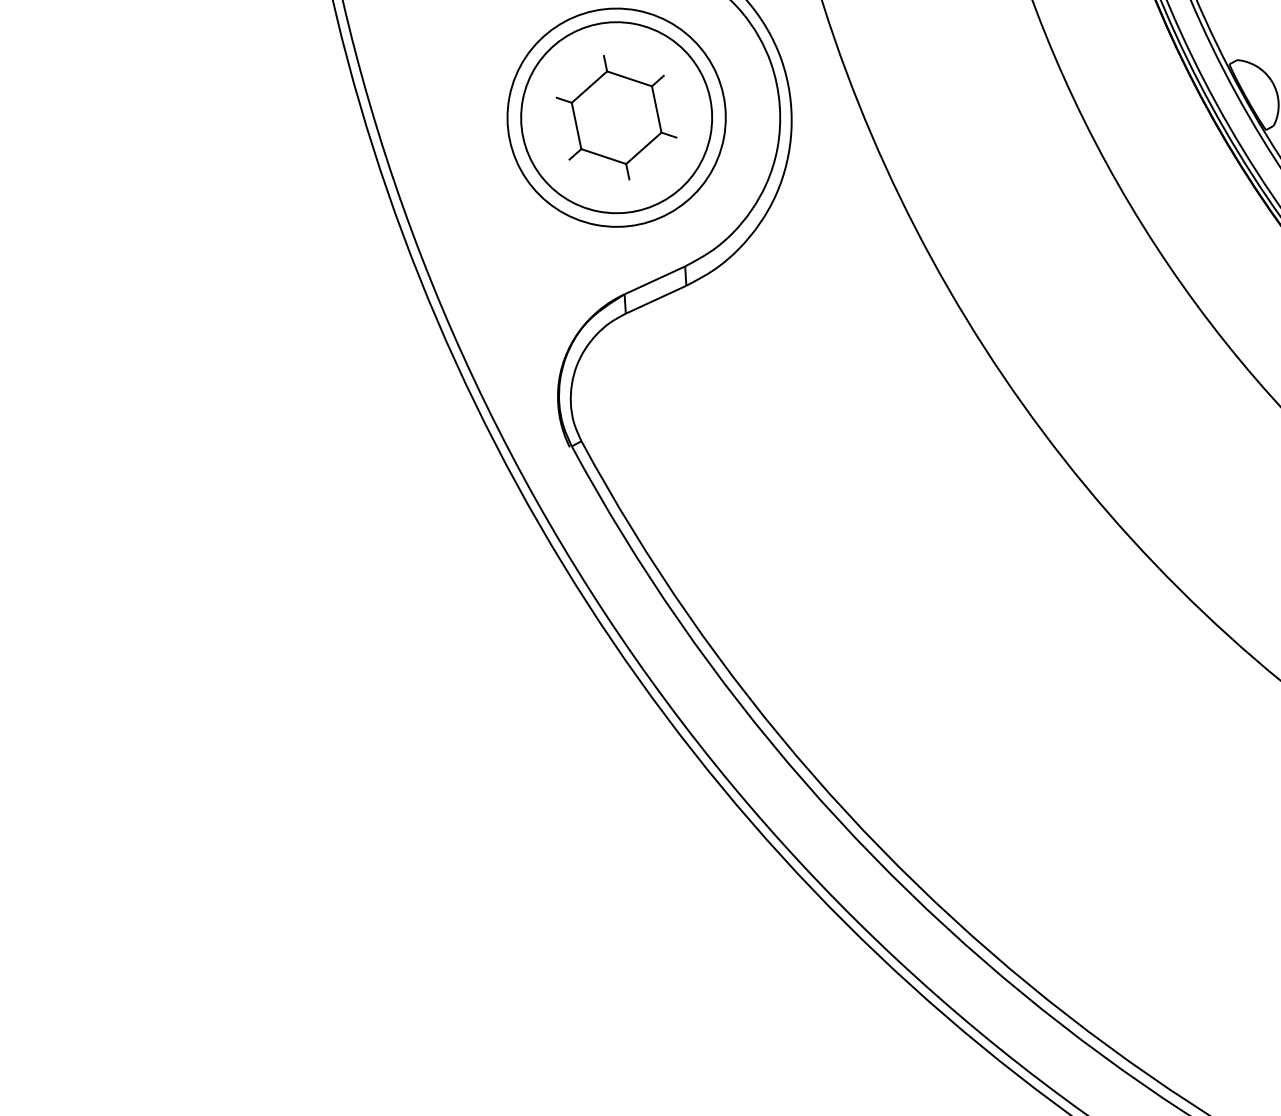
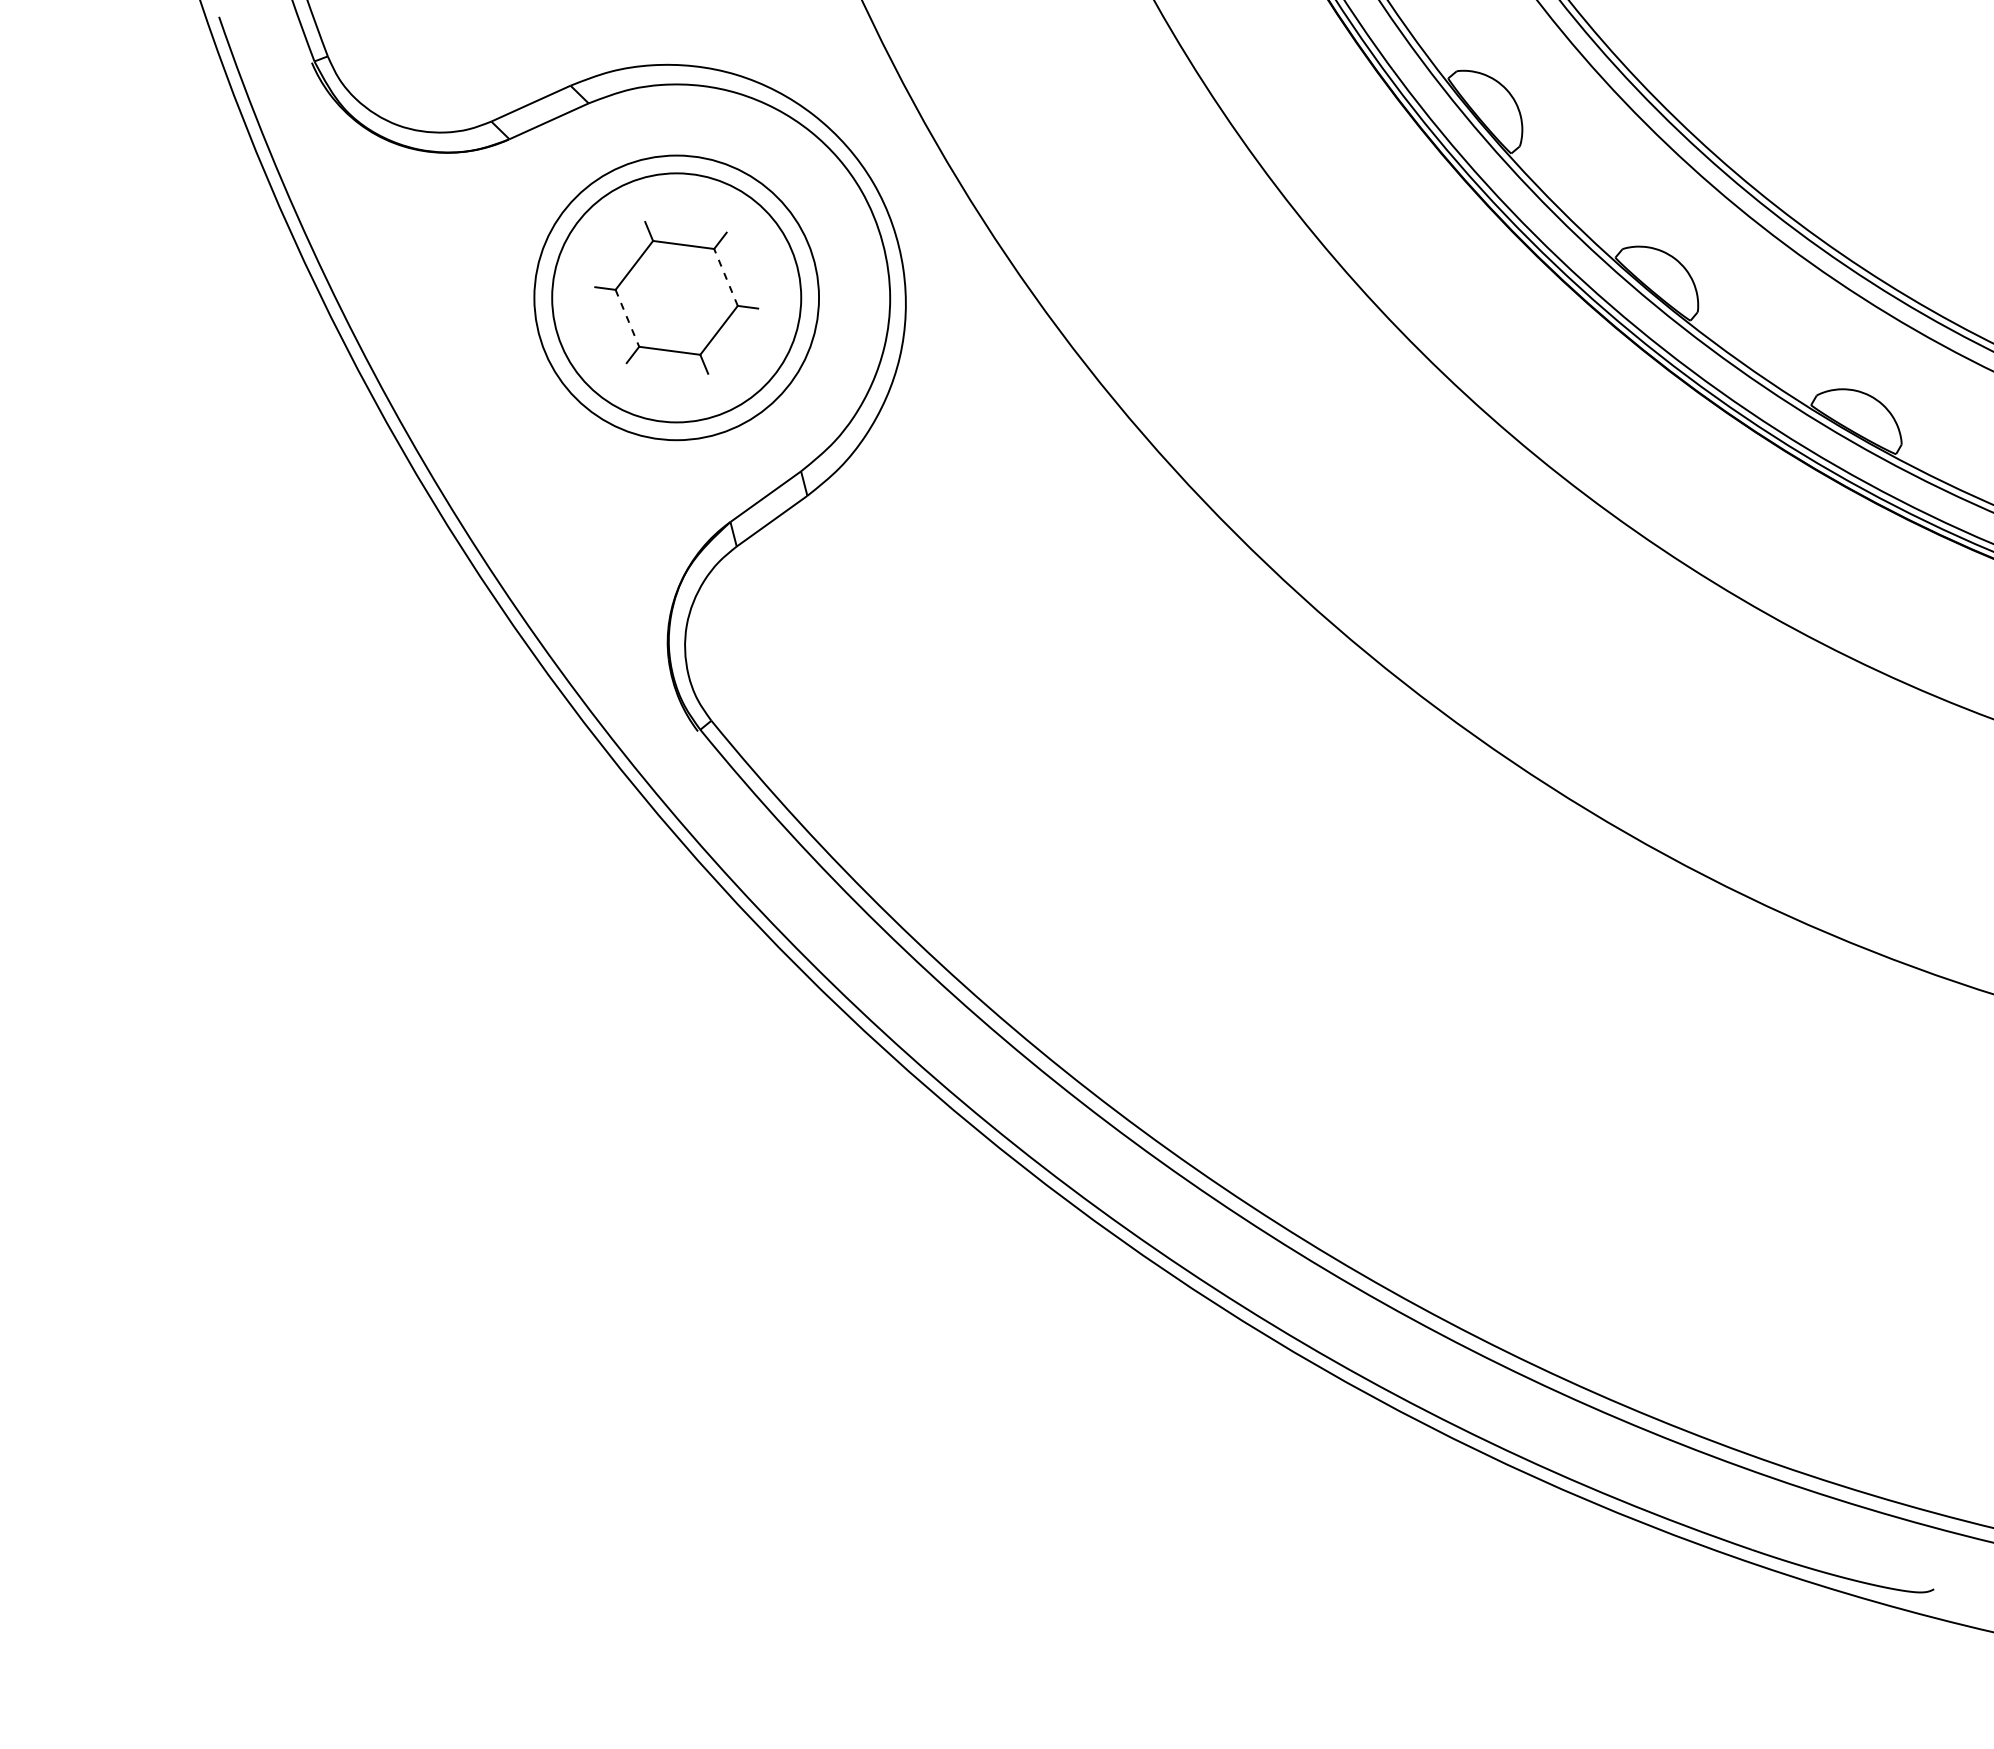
line: (657, 109) -> (726, 277), solid -> dashed
line: (576, 126) -> (627, 318), solid -> dashed

